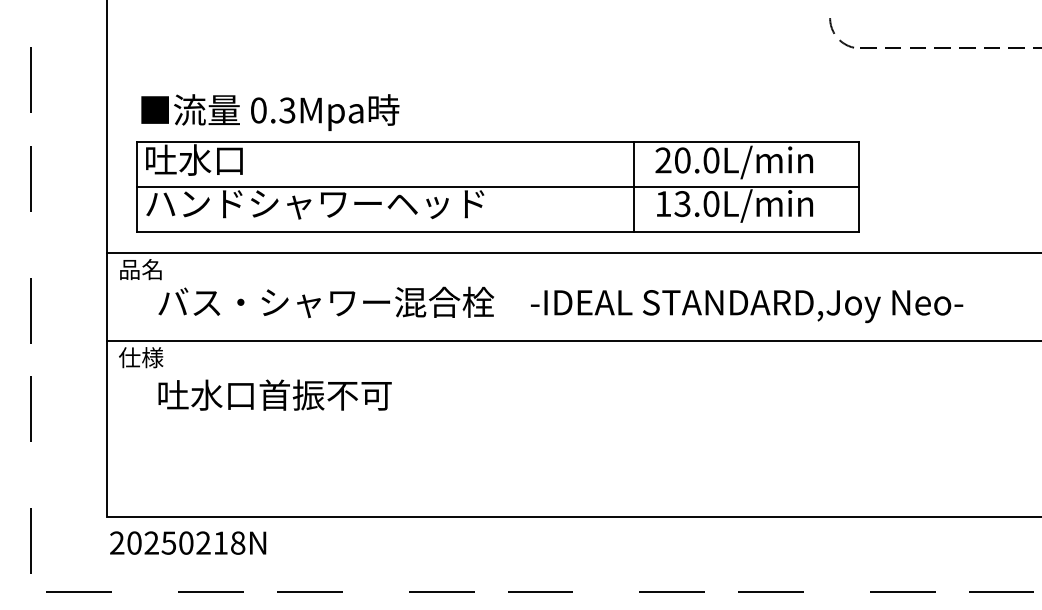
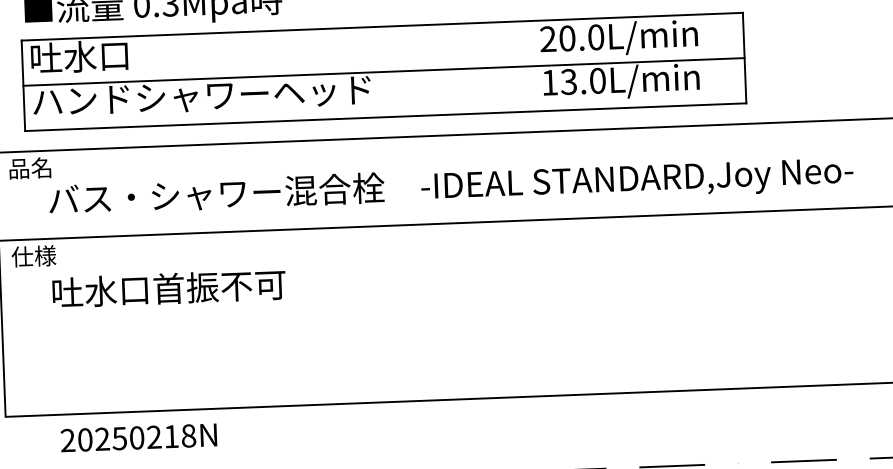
line: (633, 186) -> (519, 66), removed
text: (188, 542) -> (139, 437), moved

